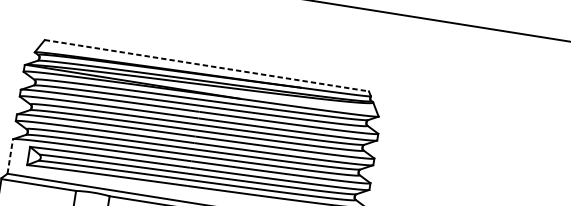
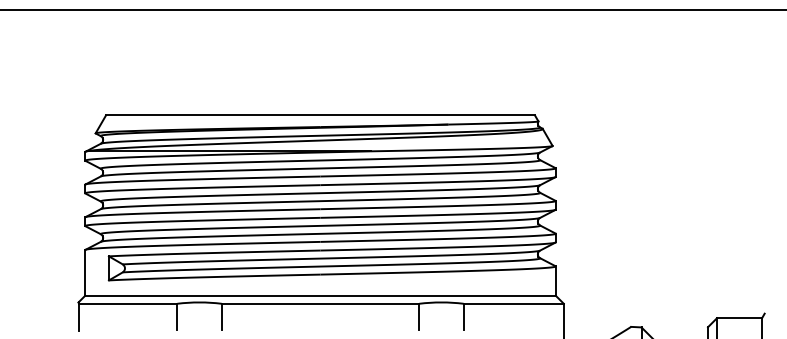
line: (207, 65) -> (321, 115), dashed -> solid
line: (10, 156) -> (85, 272), dashed -> solid

